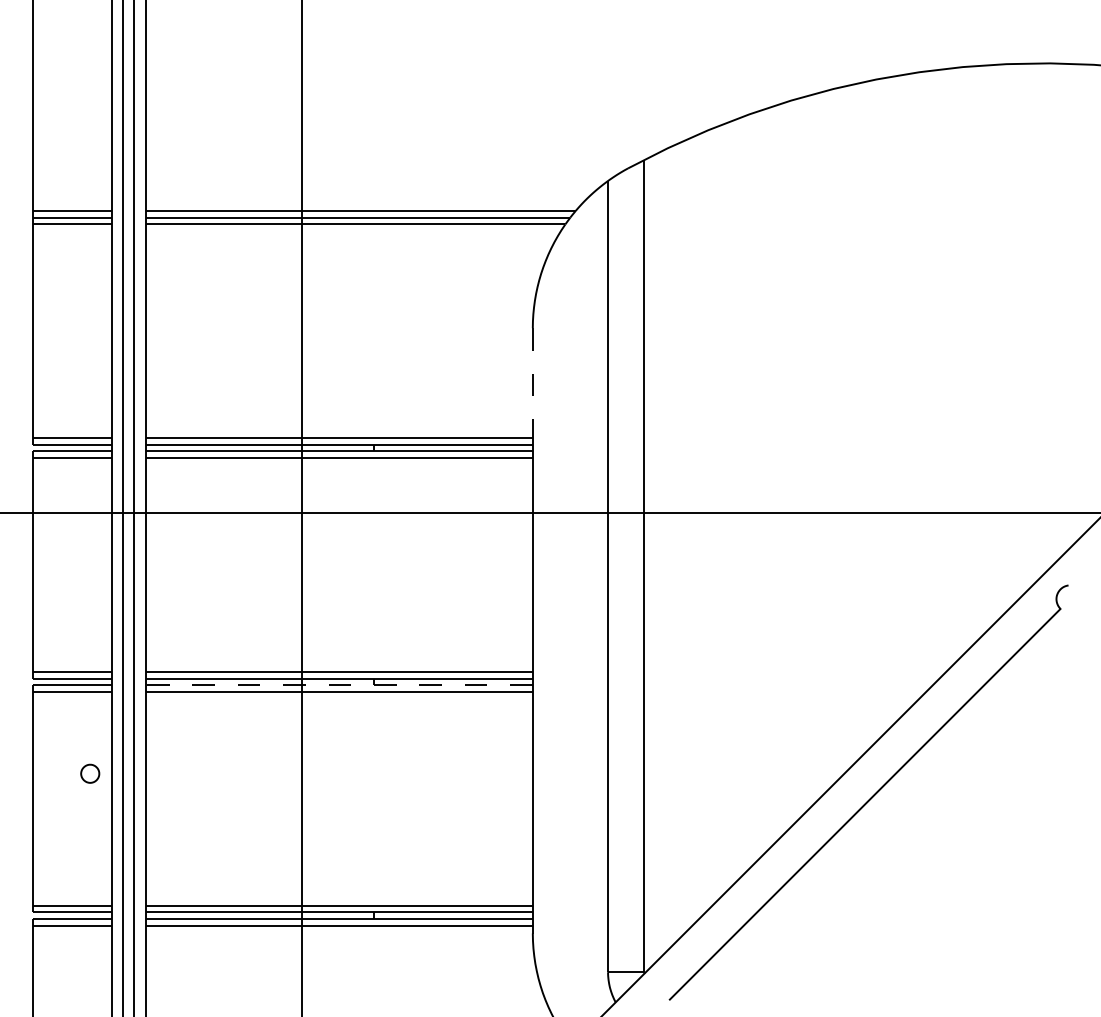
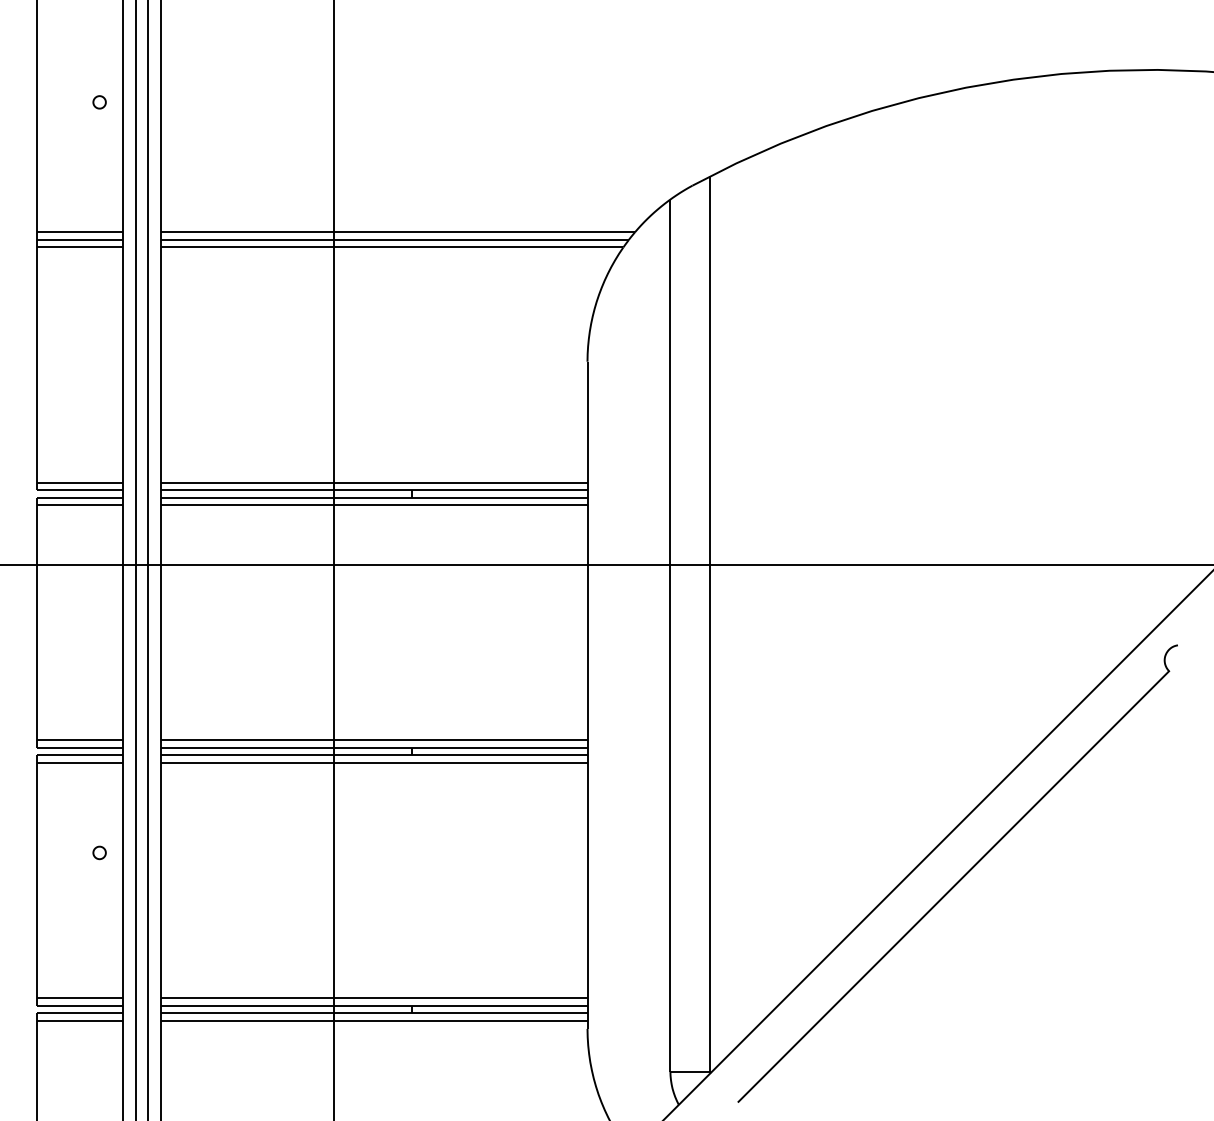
part: (90, 92) -> (99, 102), added
line: (532, 383) -> (587, 422), dashed -> solid
line: (338, 685) -> (373, 755), dashed -> solid
part: (90, 773) -> (99, 852), size x0.62

